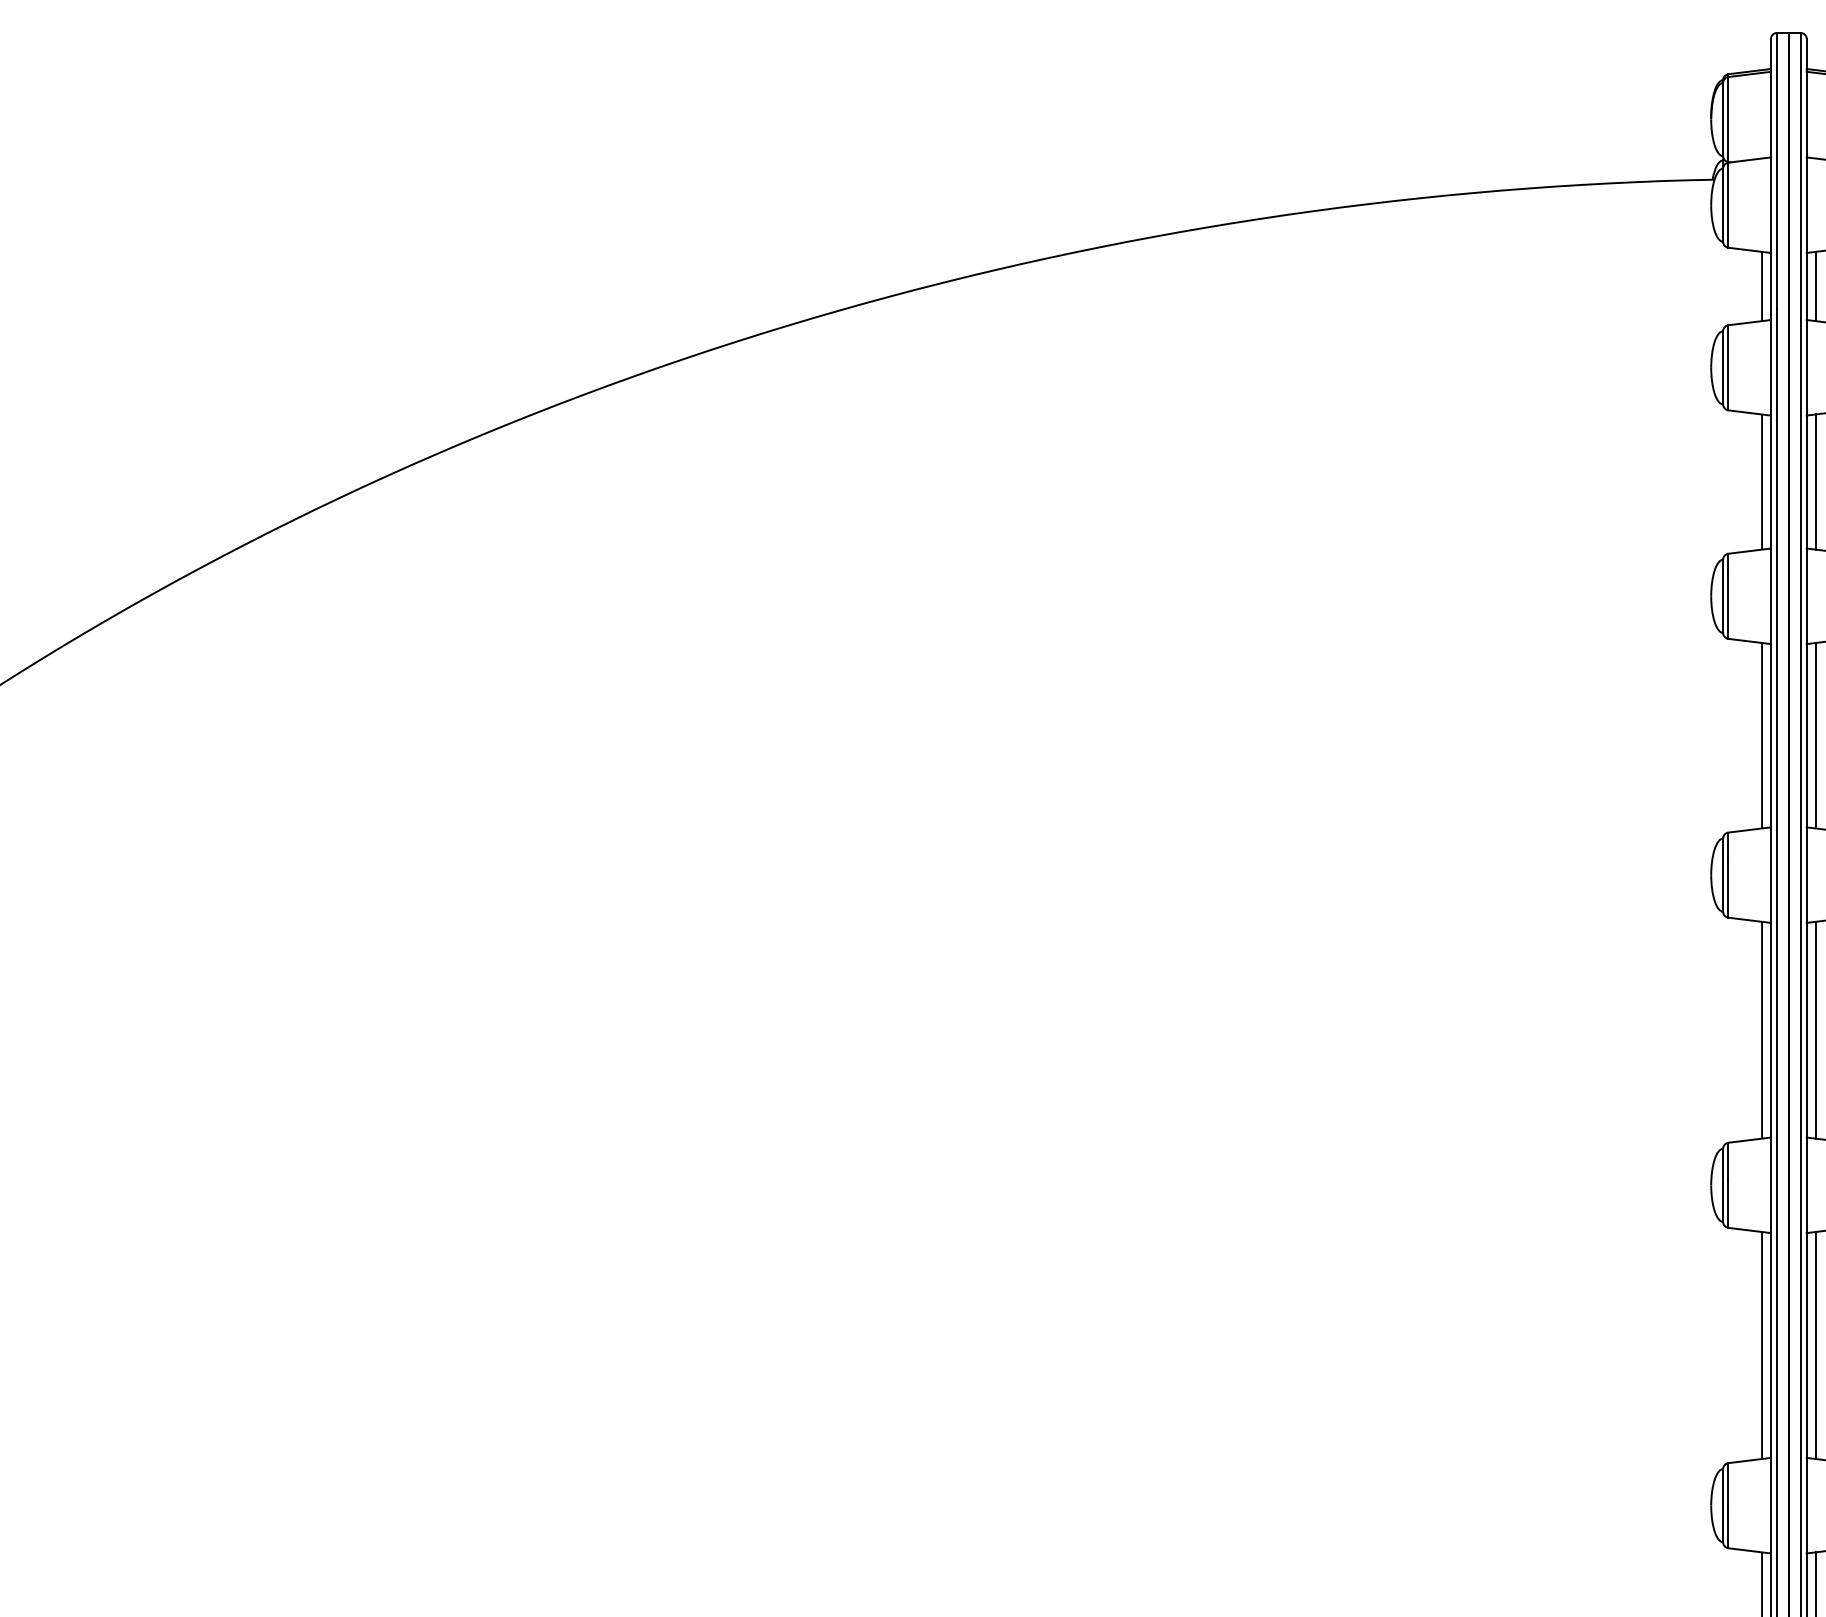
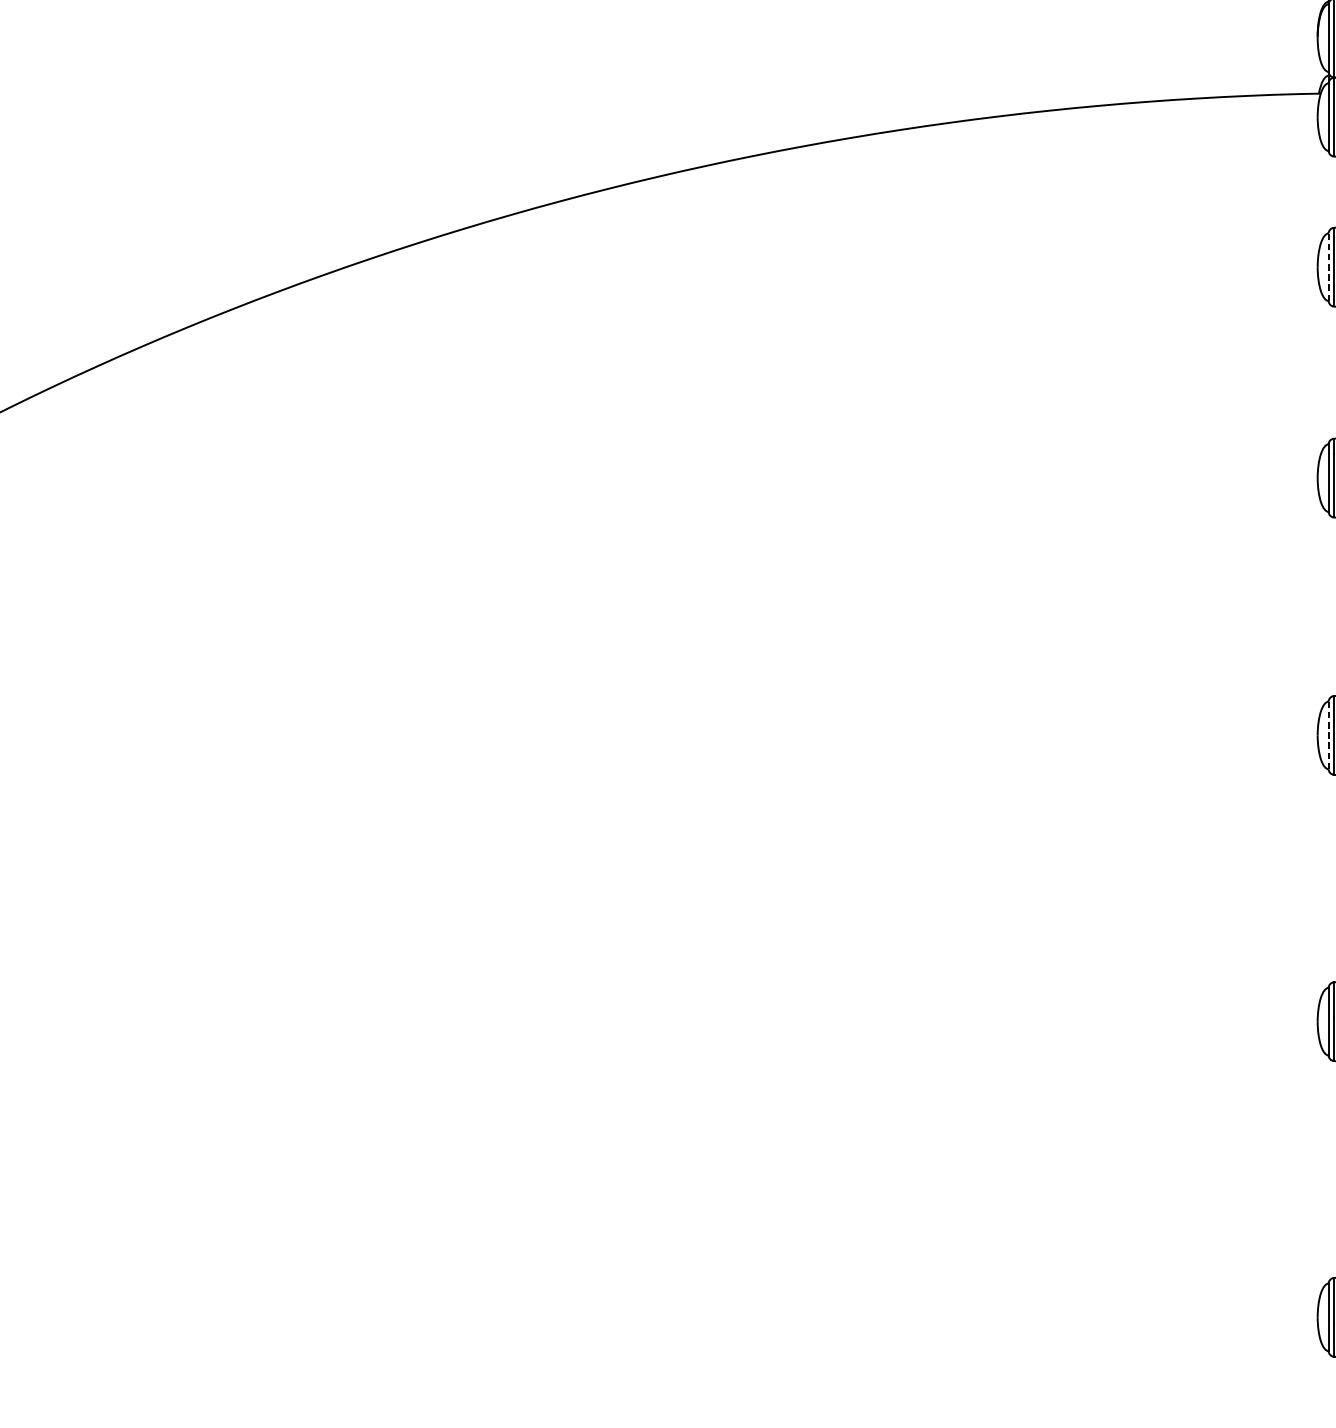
line: (1723, 367) -> (1329, 266), solid -> dashed
line: (1723, 875) -> (1329, 735), solid -> dashed

